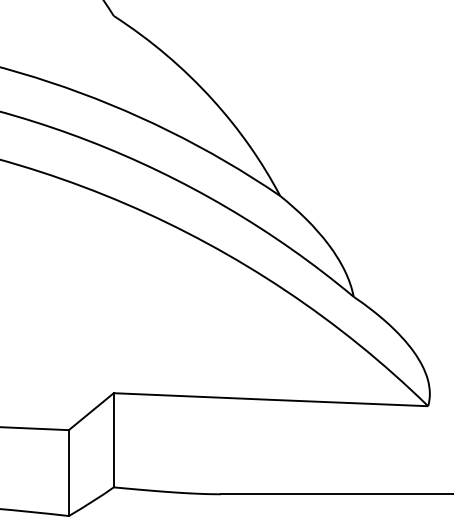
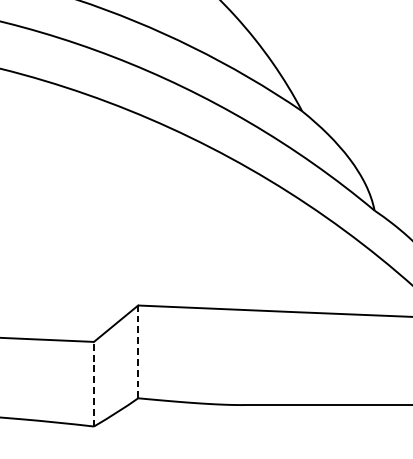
line: (113, 439) -> (137, 351), solid -> dashed
line: (68, 473) -> (93, 384), solid -> dashed

